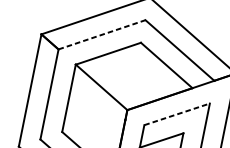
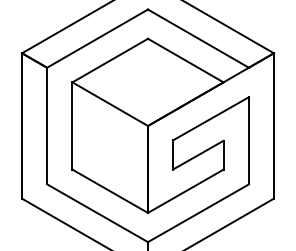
line: (102, 34) -> (97, 38), dashed -> solid
line: (176, 114) -> (210, 118), dashed -> solid

